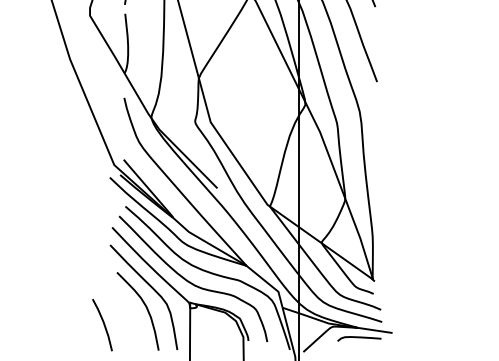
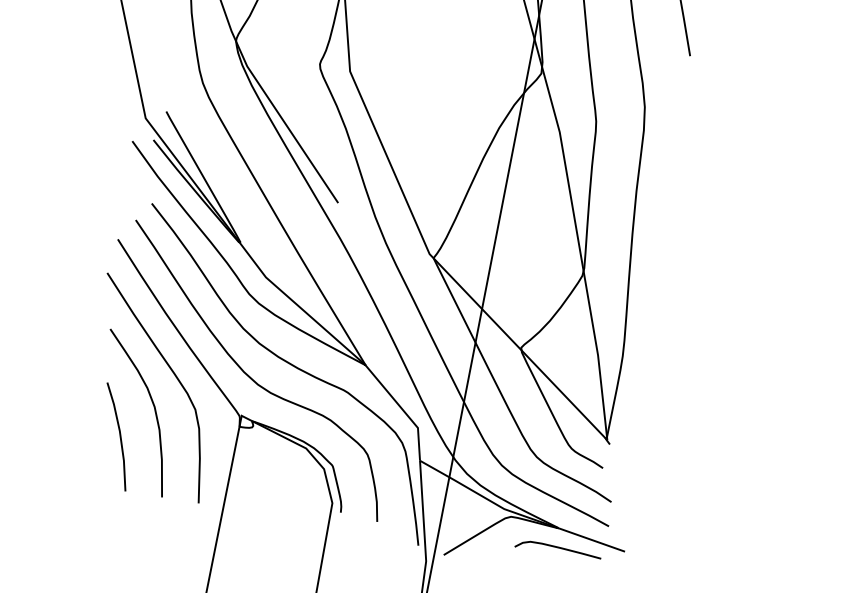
line: (103, 325) -> (118, 438), moved

